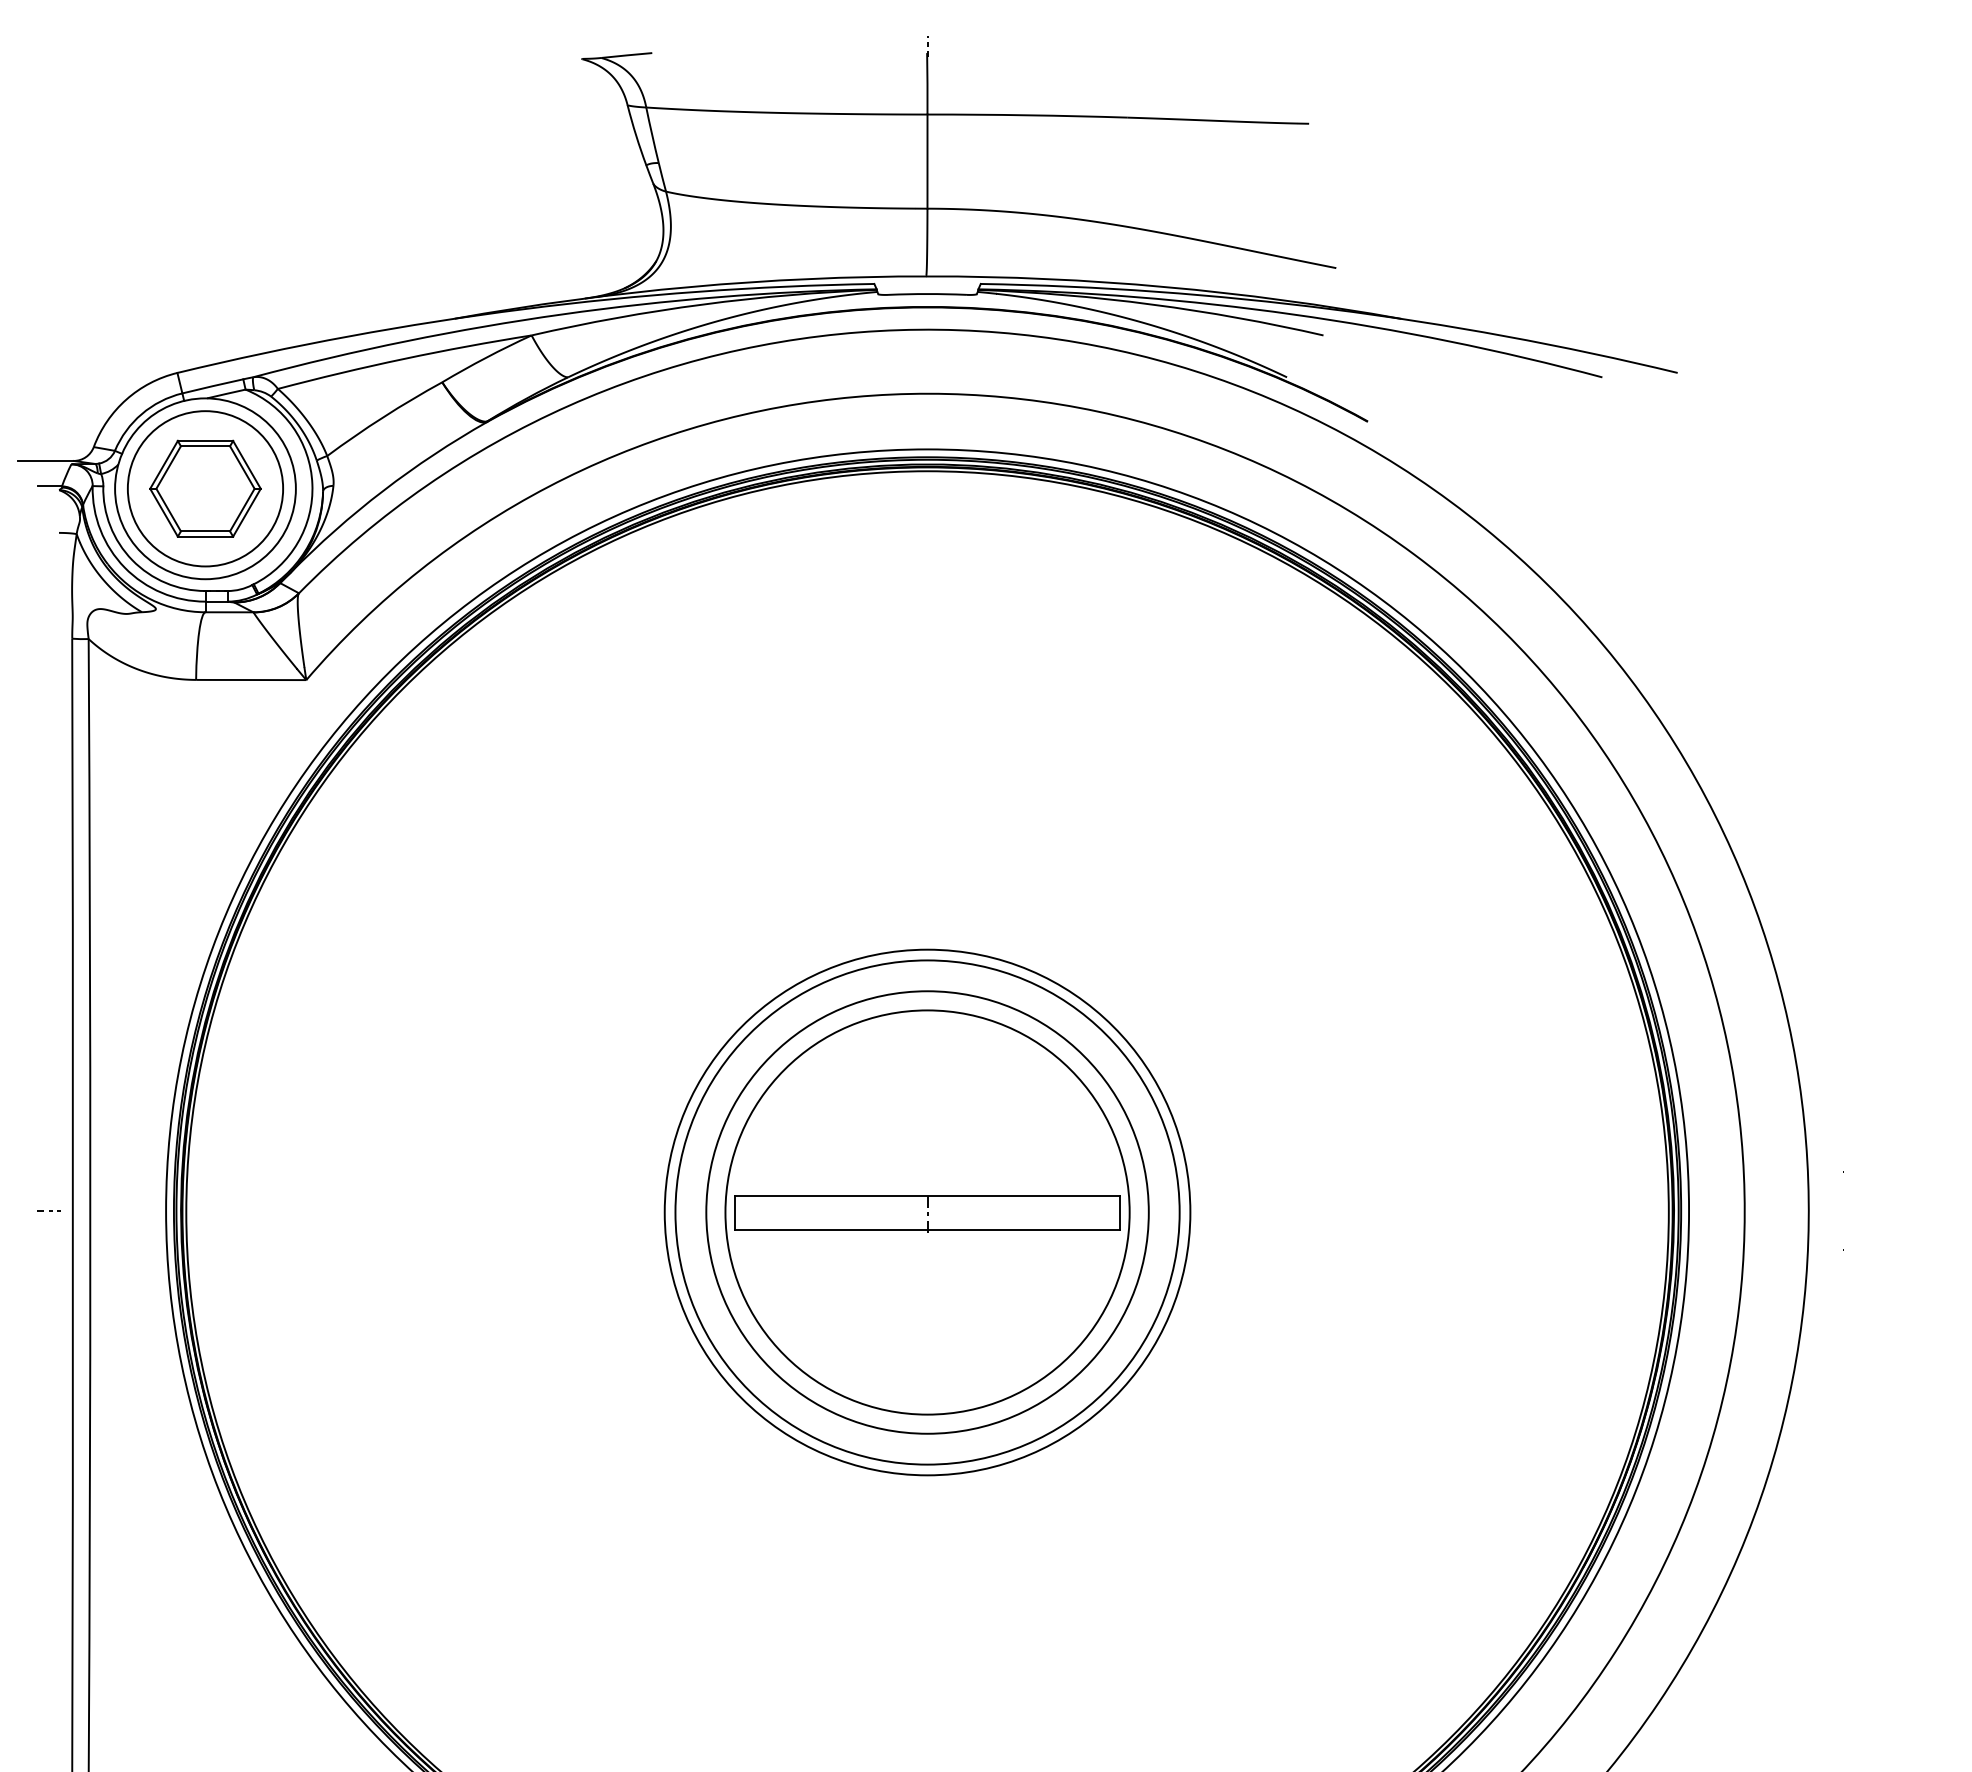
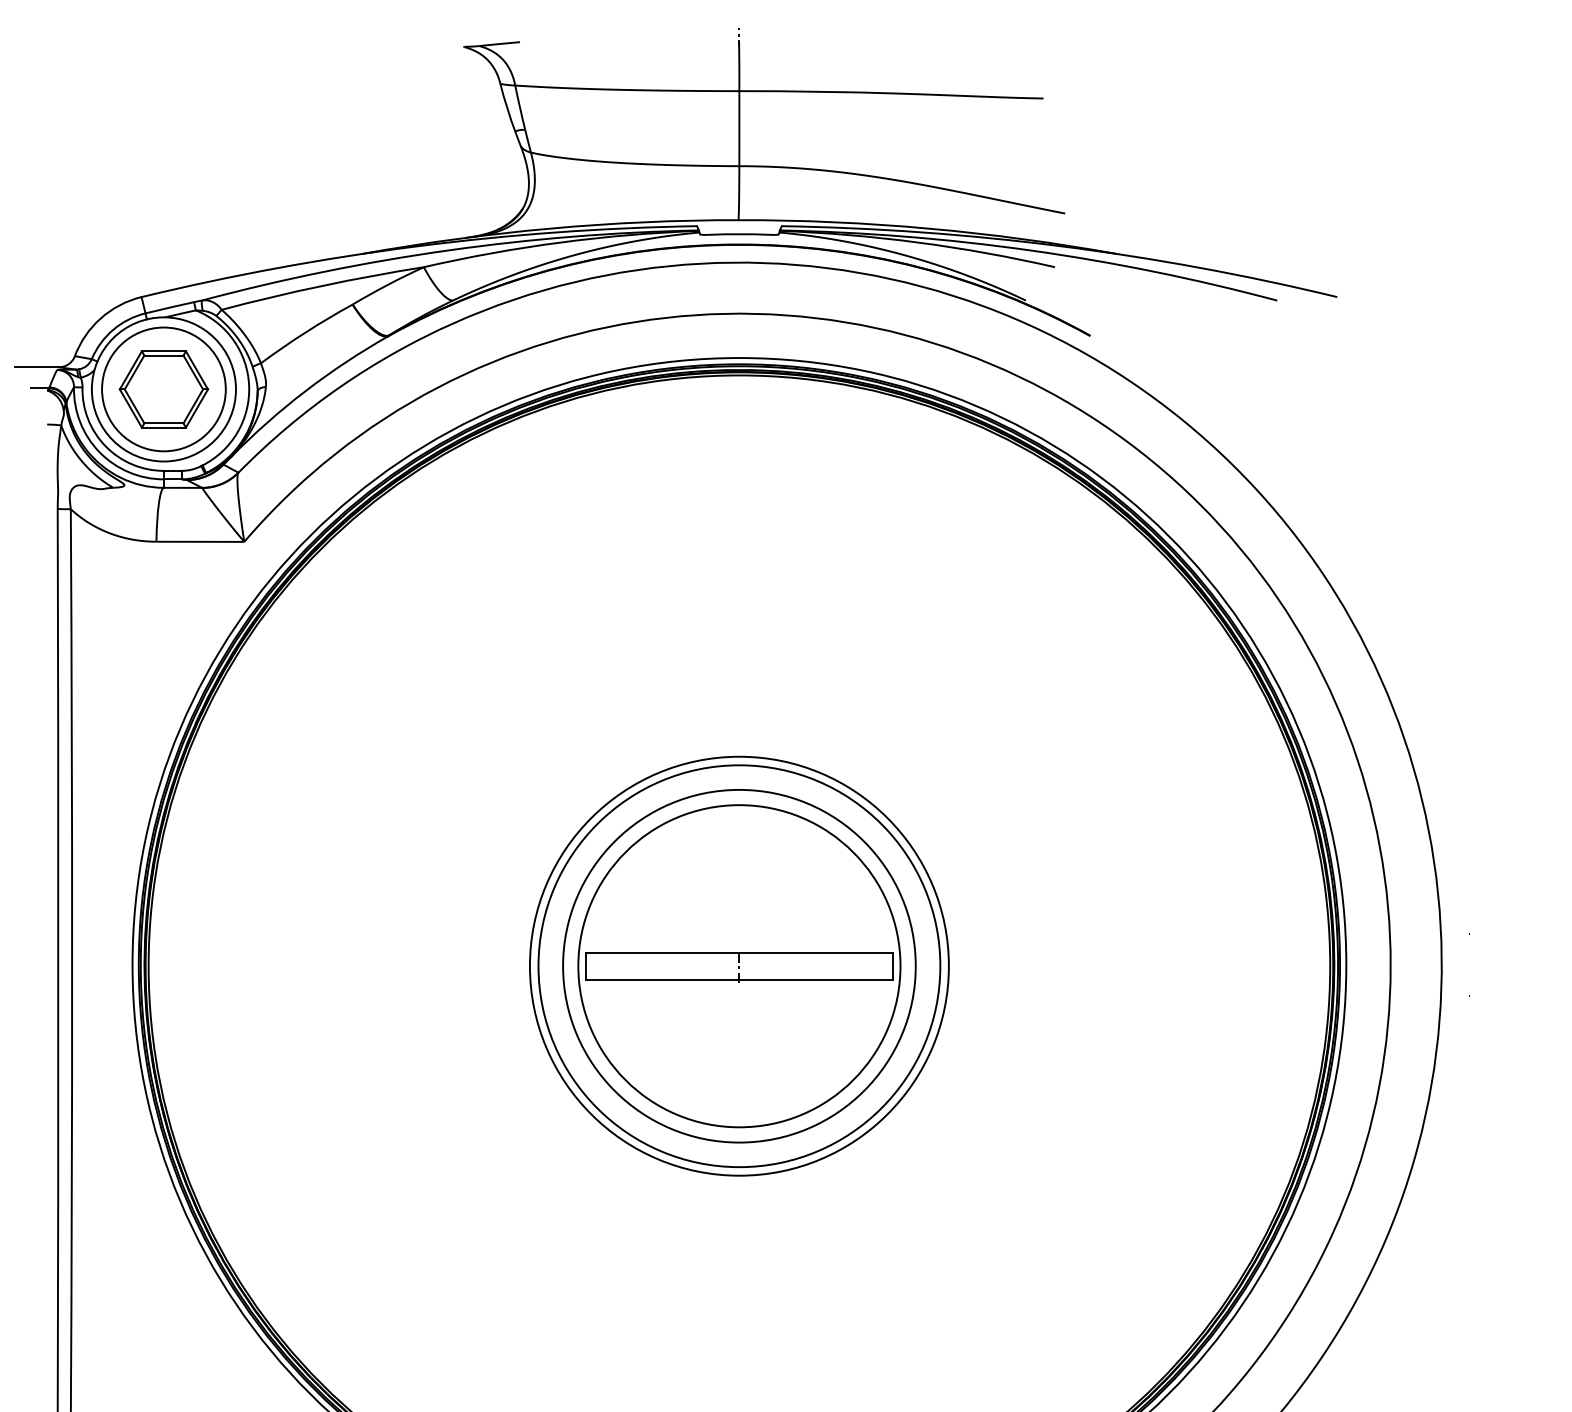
line: (49, 1210) -> (39, 964), removed

